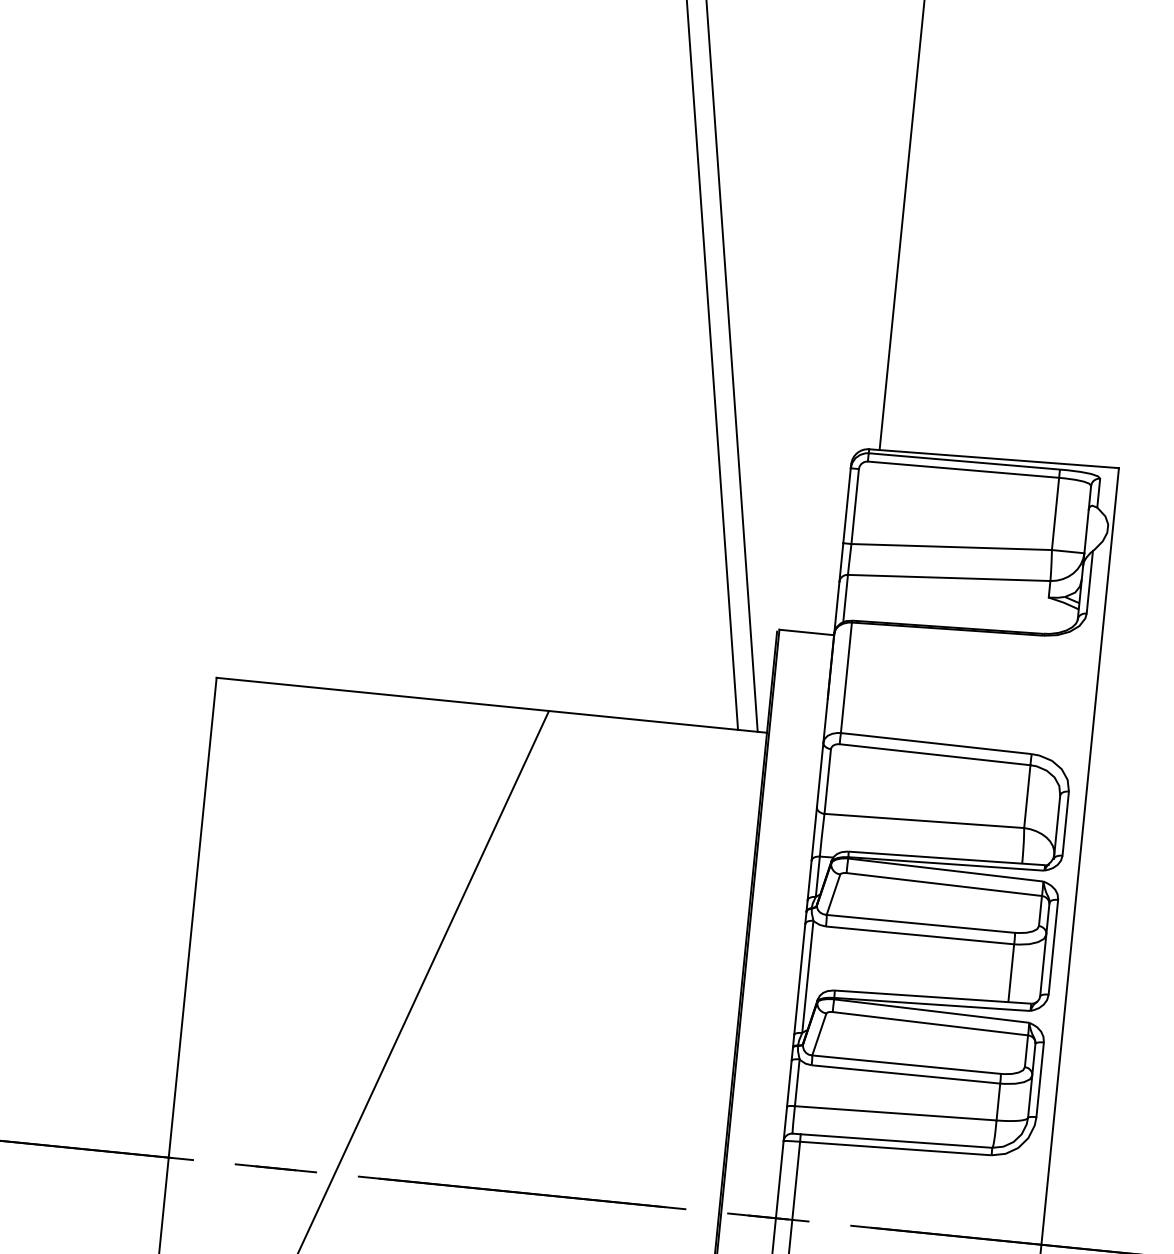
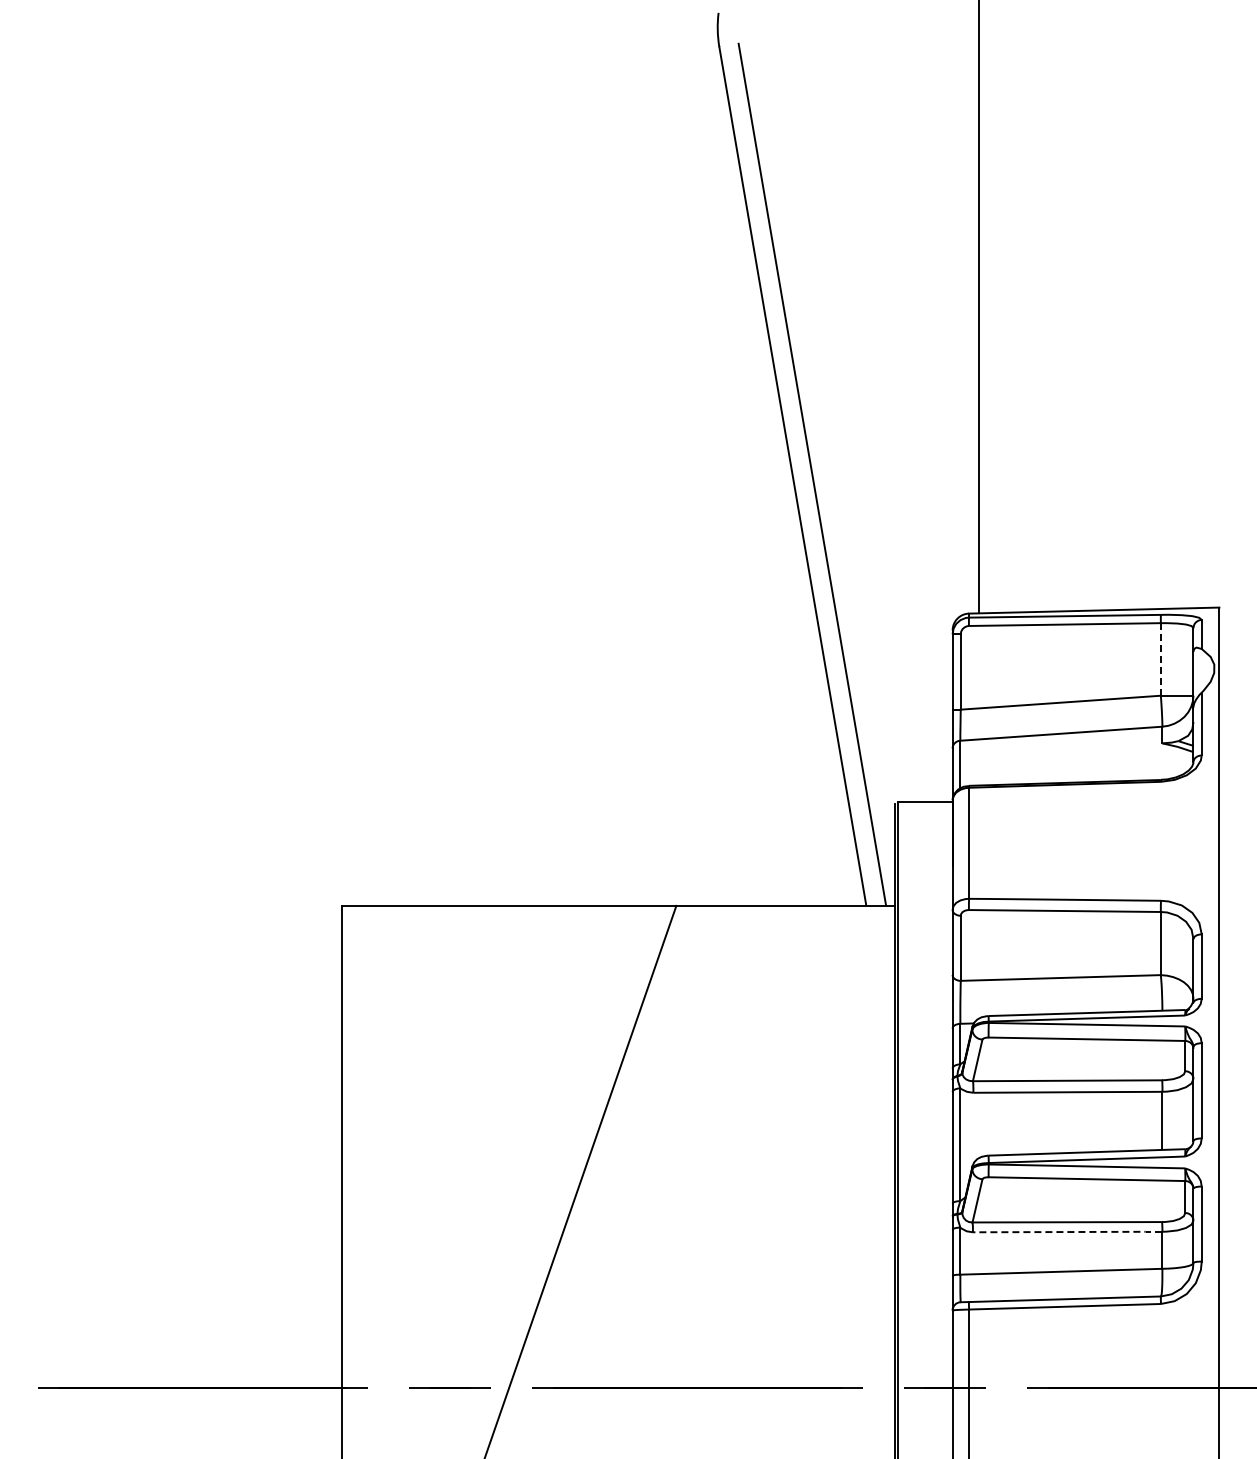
line: (1055, 512) -> (1160, 658), solid -> dashed
line: (906, 1074) -> (1068, 1232), solid -> dashed

